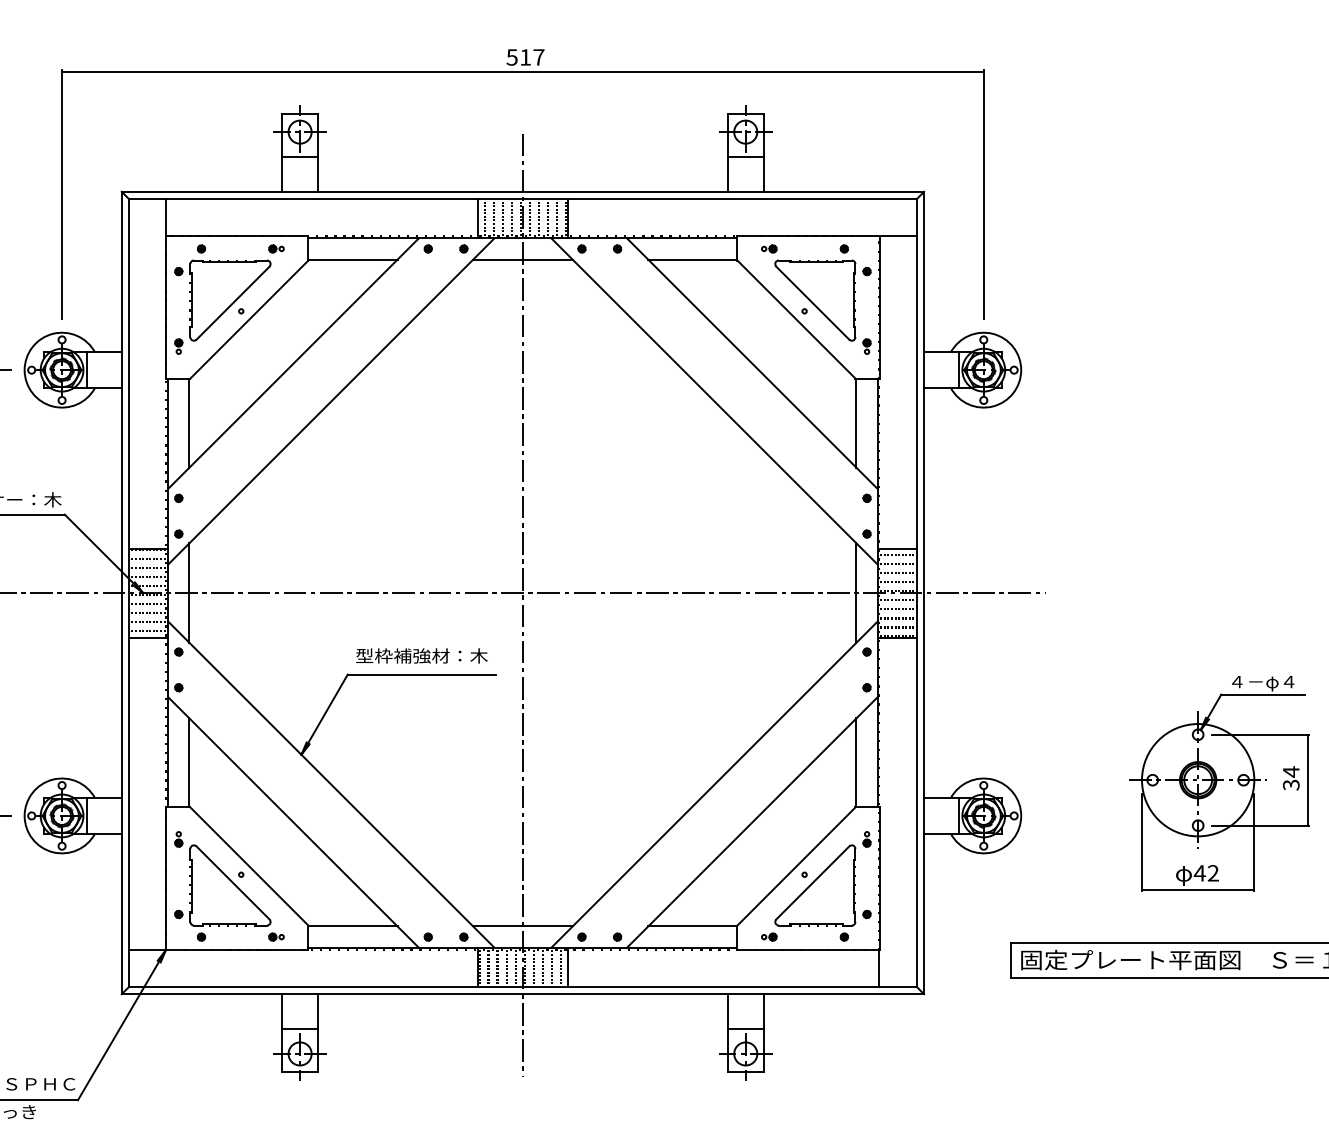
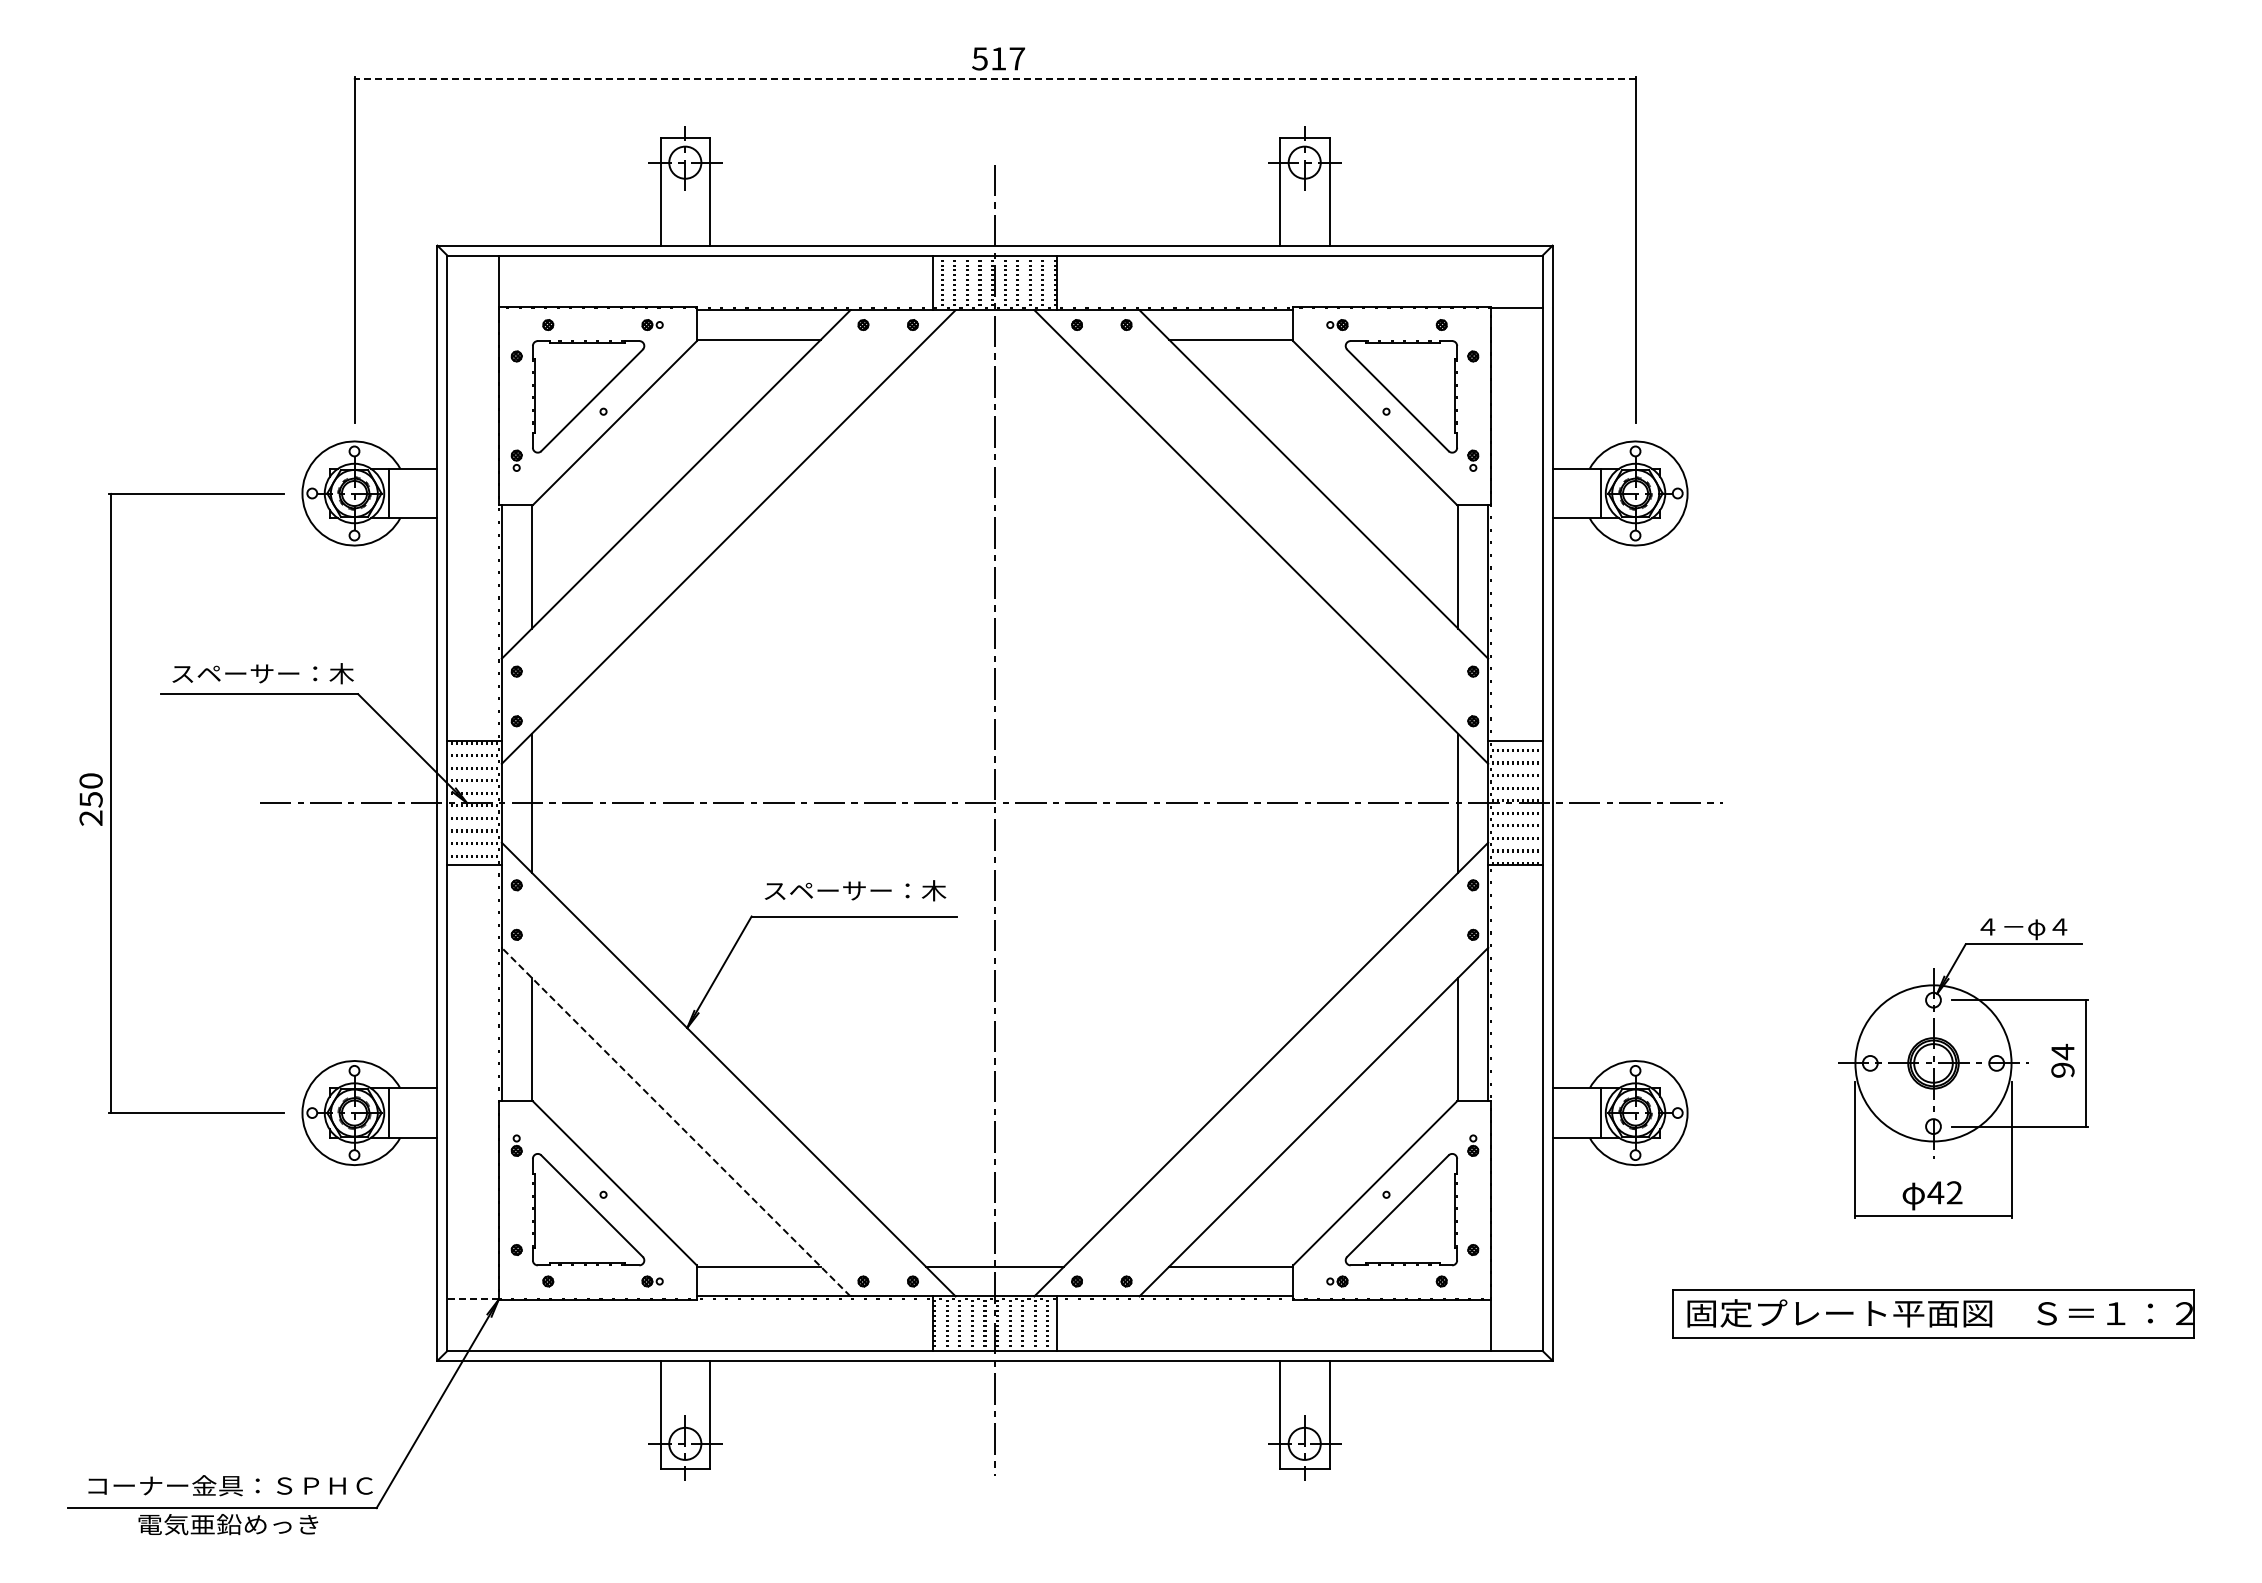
line: (523, 71) -> (995, 78), solid -> dashed
line: (300, 157) -> (685, 197), removed
line: (745, 157) -> (1304, 197), removed
line: (522, 259) -> (994, 339), removed
text: (403, 655) -> (828, 890), 型枠補強材：木 -> スペーサー：木
text: (1290, 785) -> (2062, 1070), 34 -> 94
line: (293, 822) -> (675, 1121), solid -> dashed
line: (147, 949) -> (473, 1298), solid -> dashed
line: (300, 1029) -> (685, 1409), removed
line: (745, 1029) -> (1304, 1409), removed

